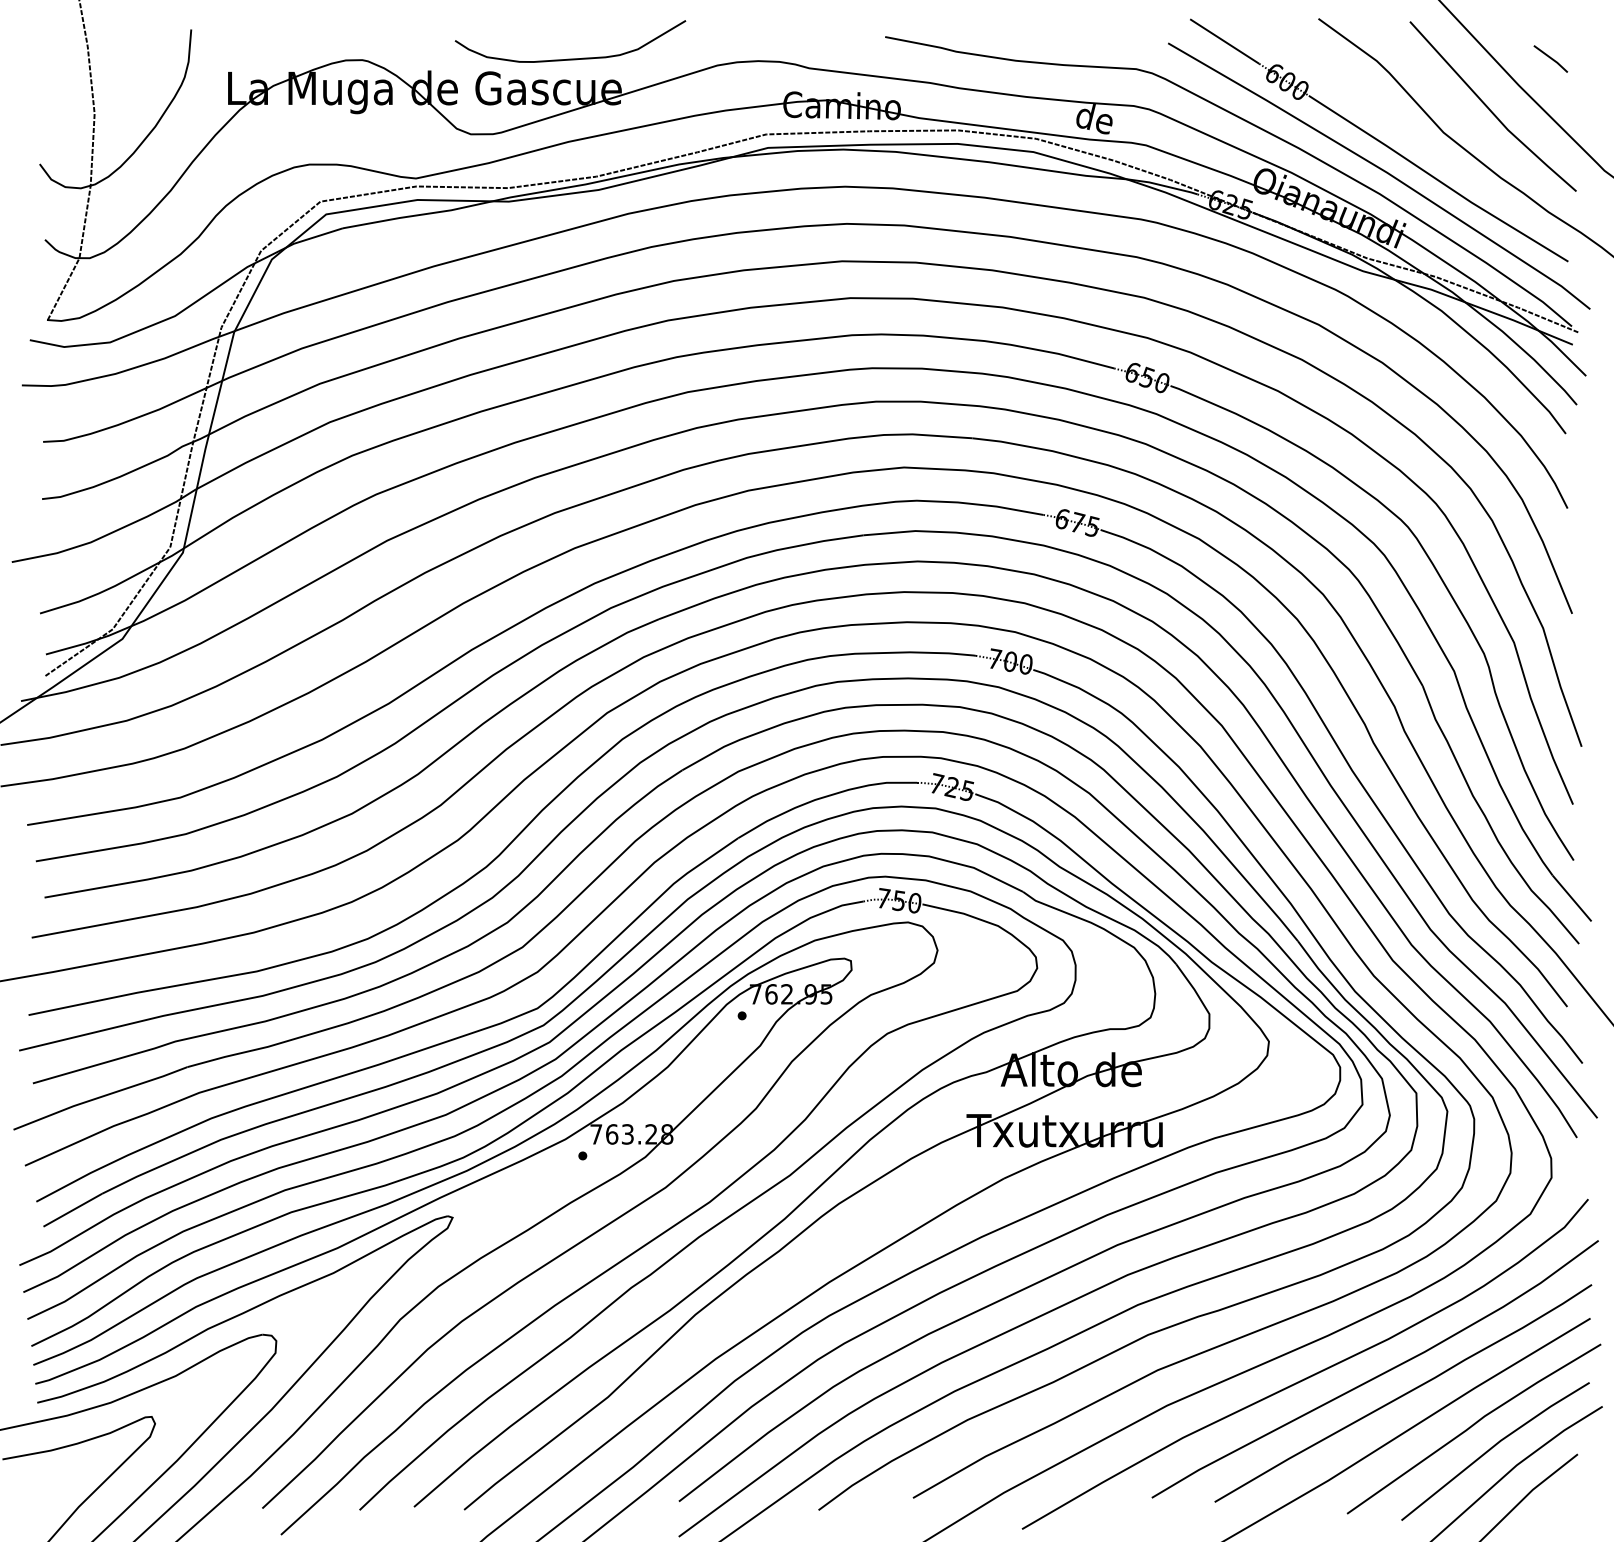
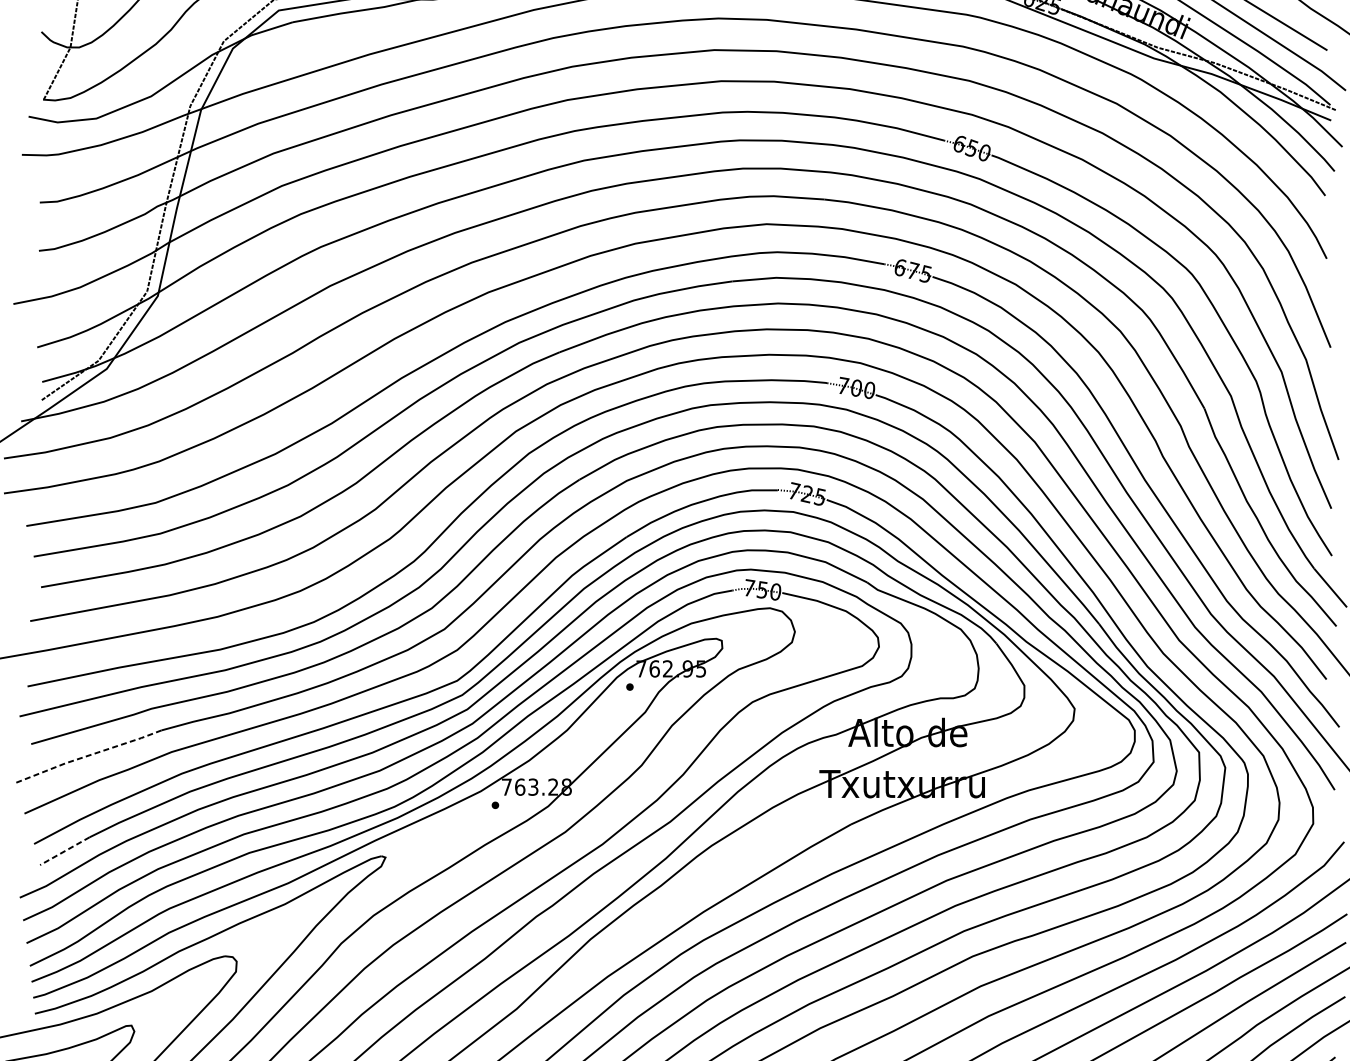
line: (99, 1097) -> (87, 756), solid -> dashed
line: (72, 1210) -> (64, 851), solid -> dashed

